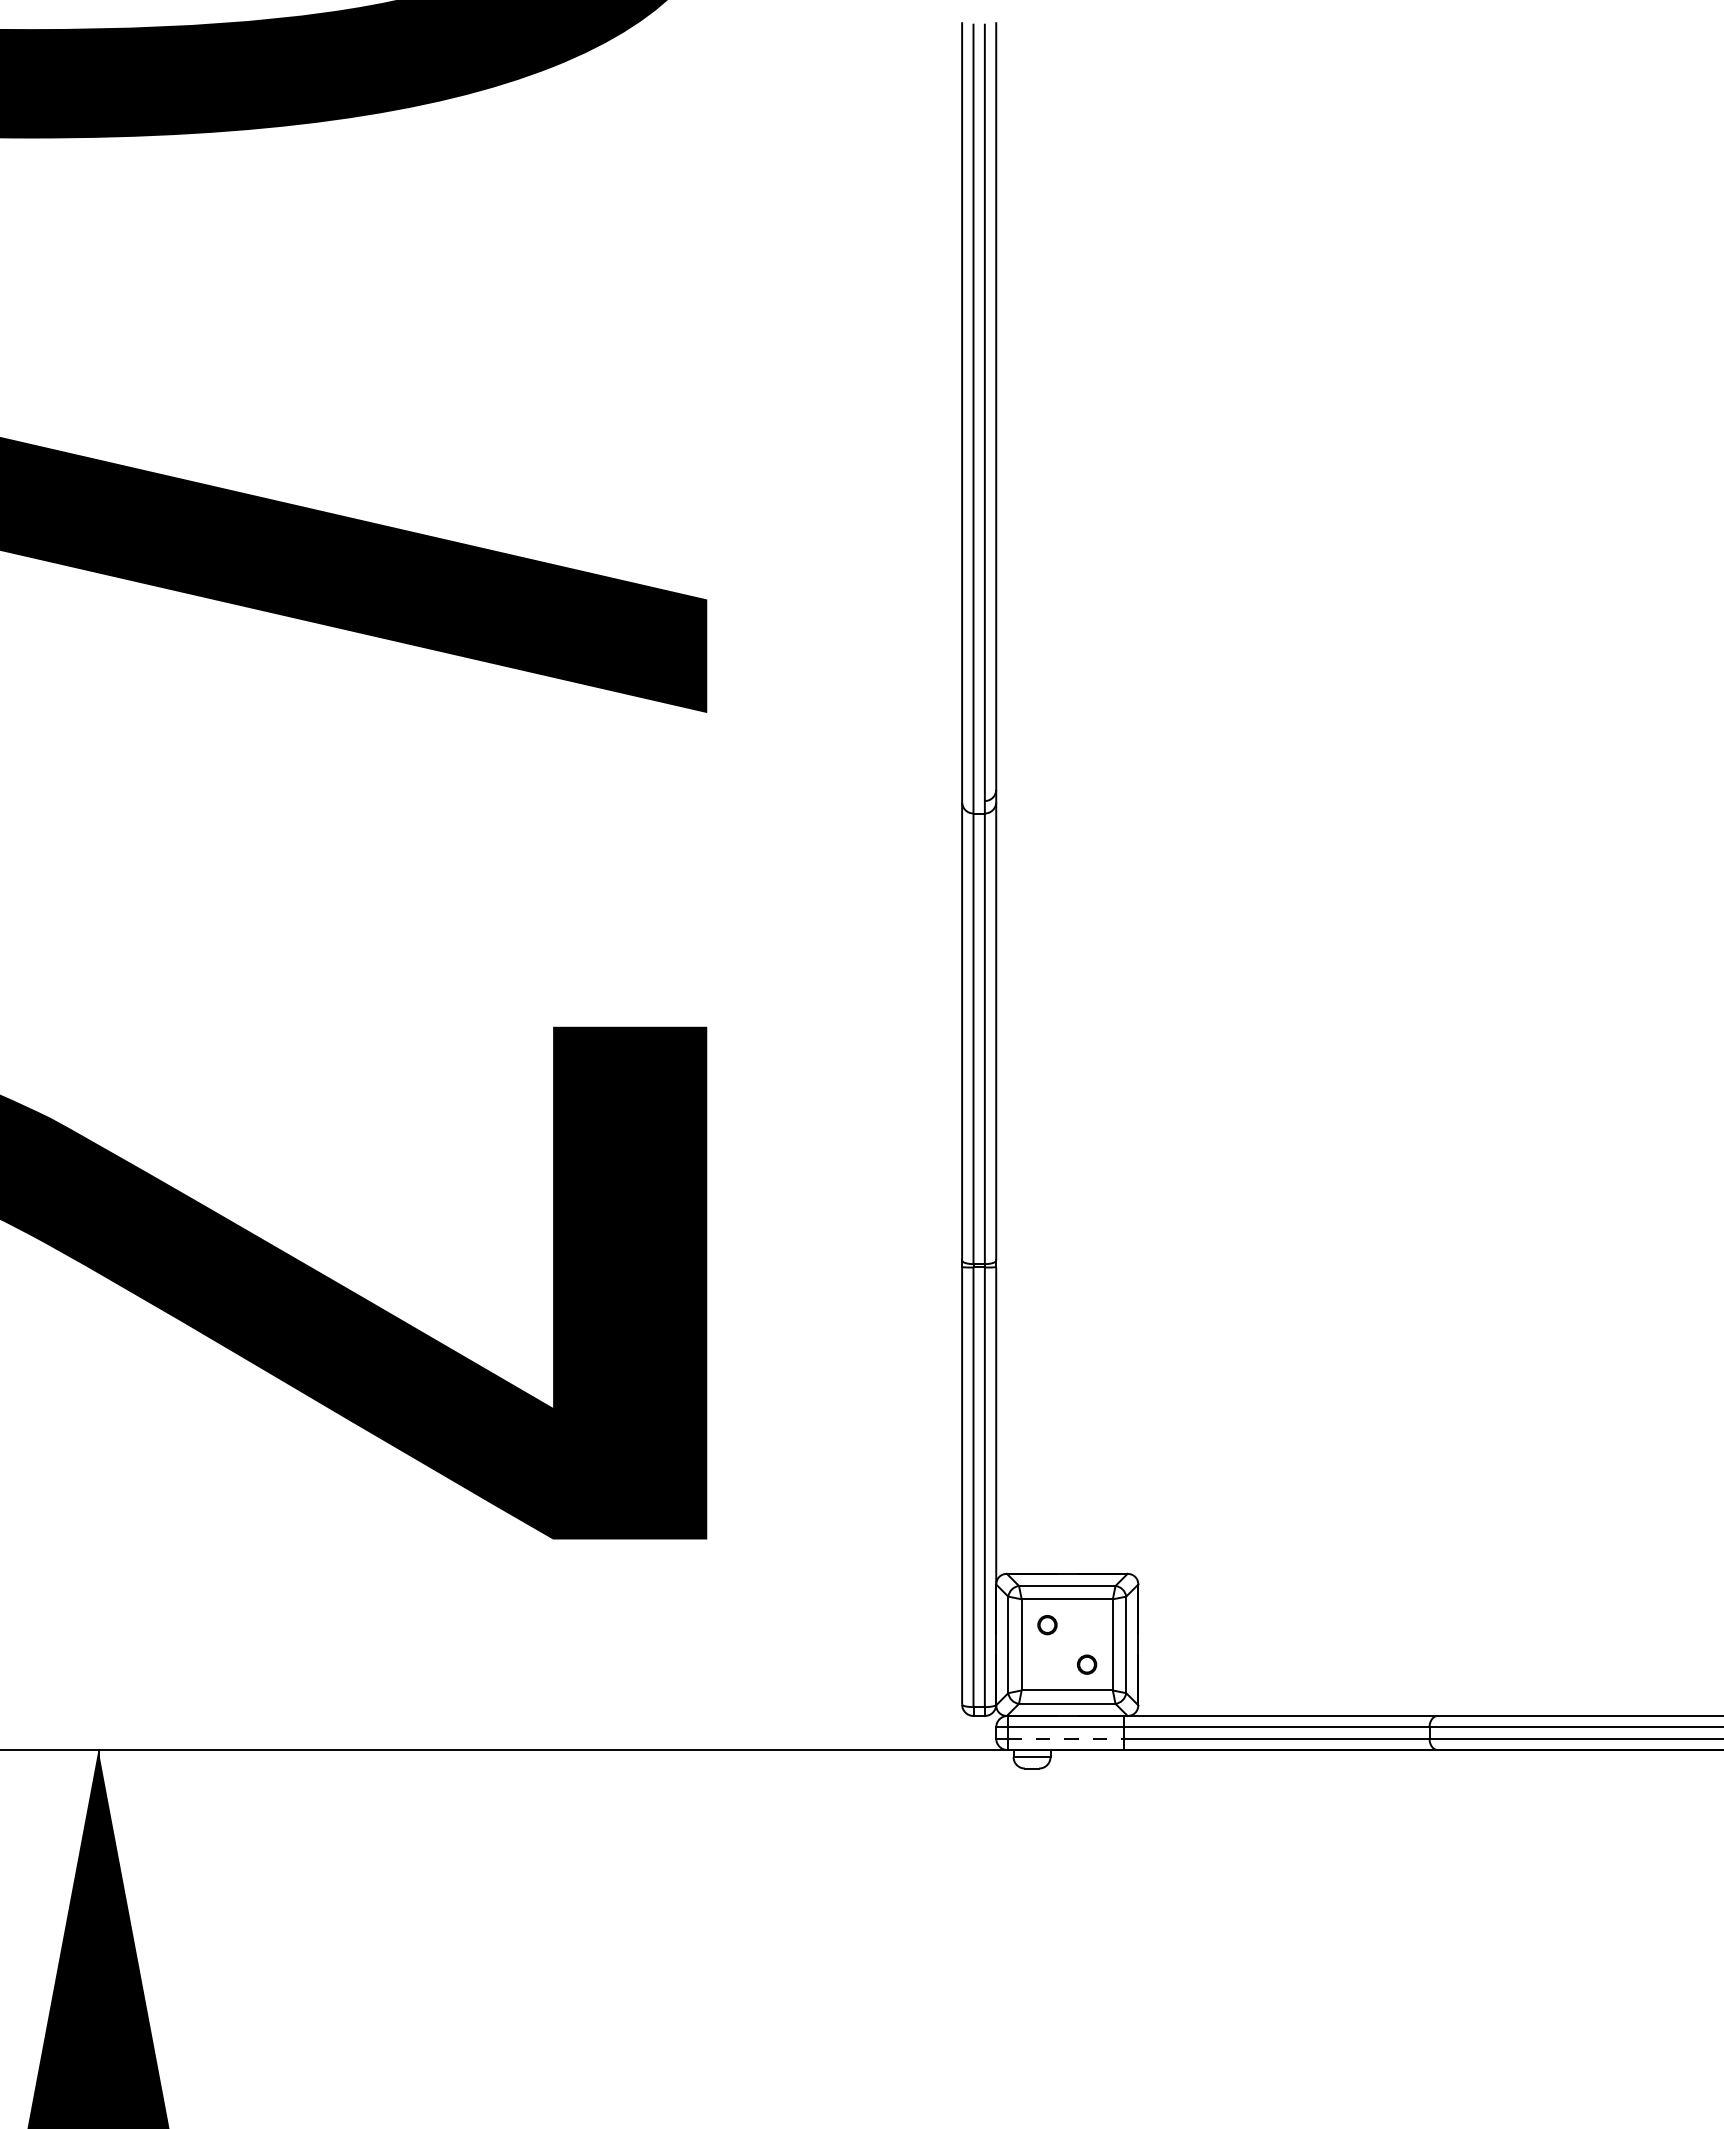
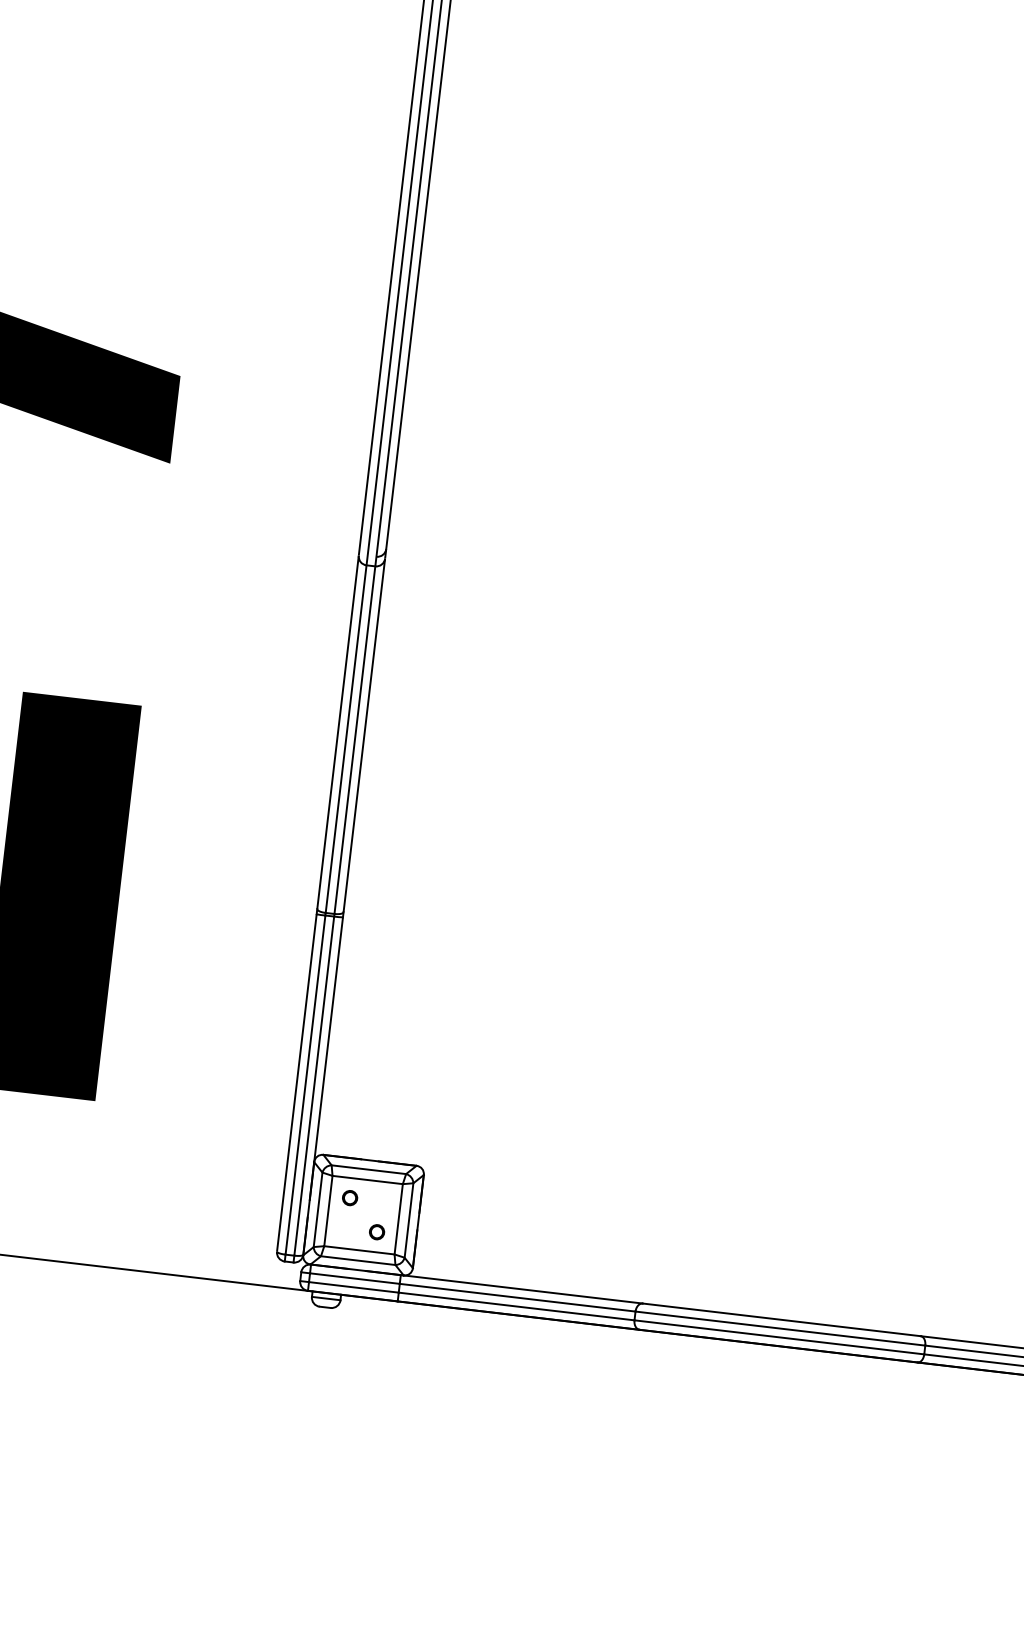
line: (1066, 1738) -> (354, 1287), dashed -> solid

